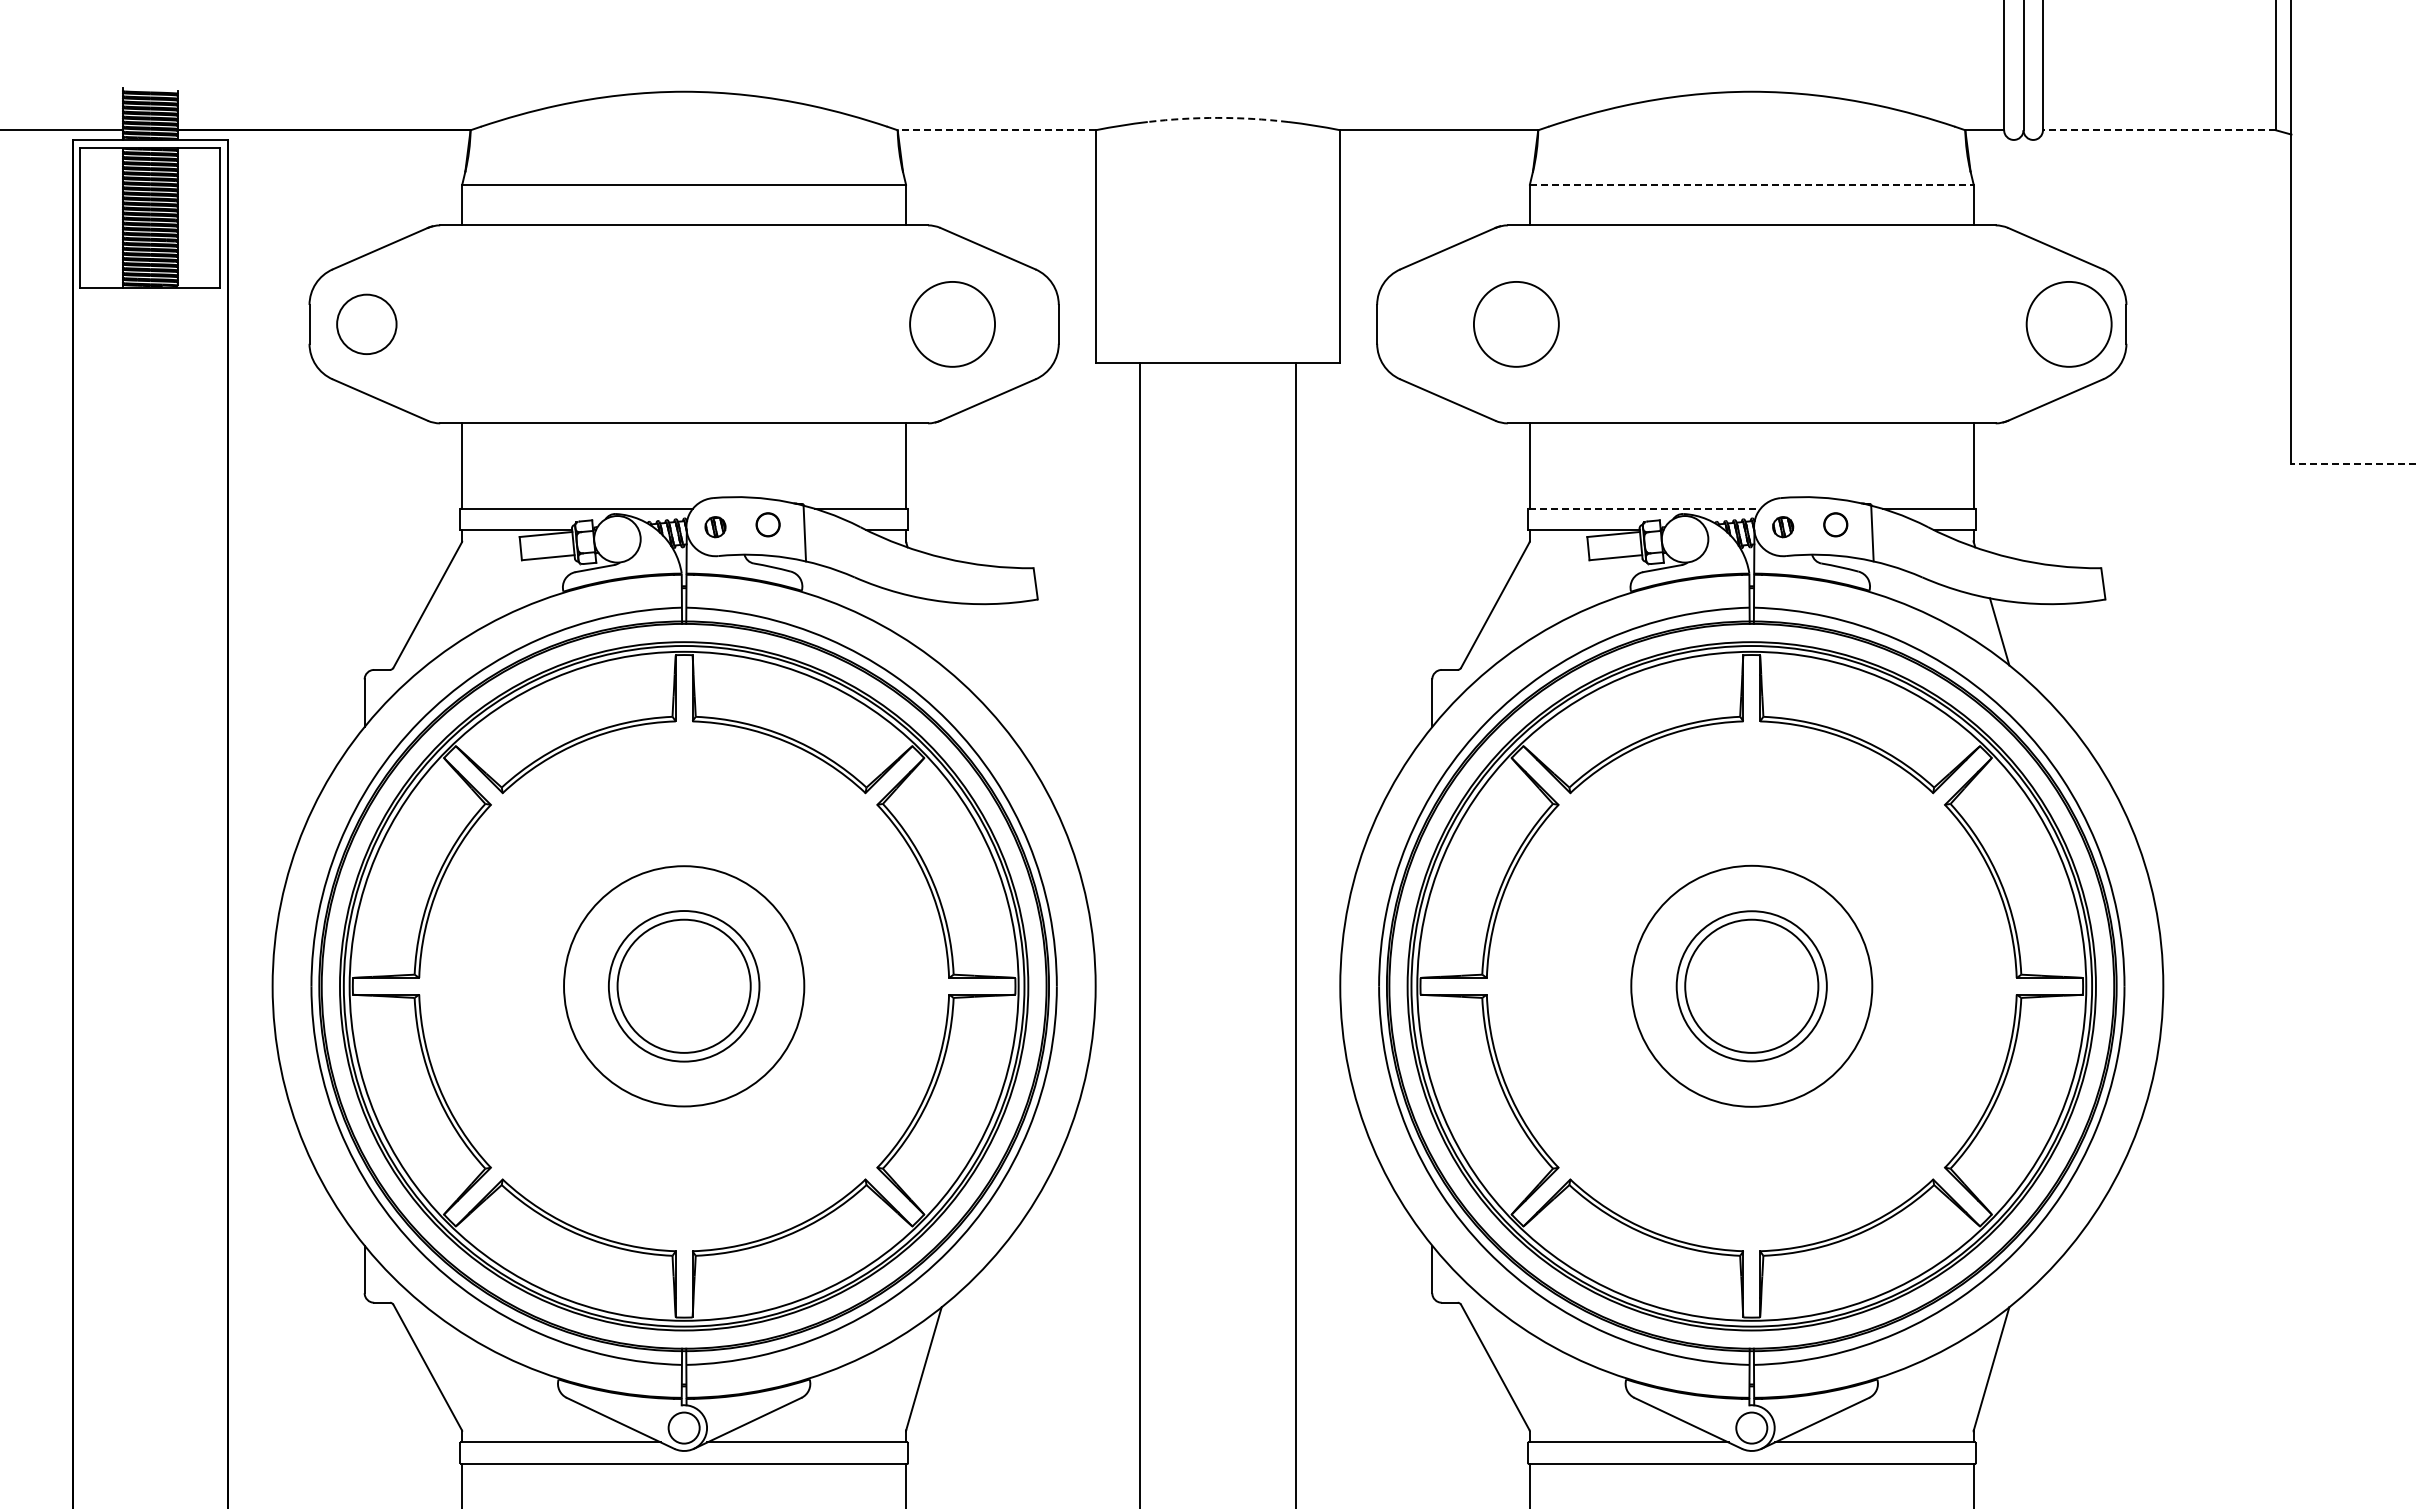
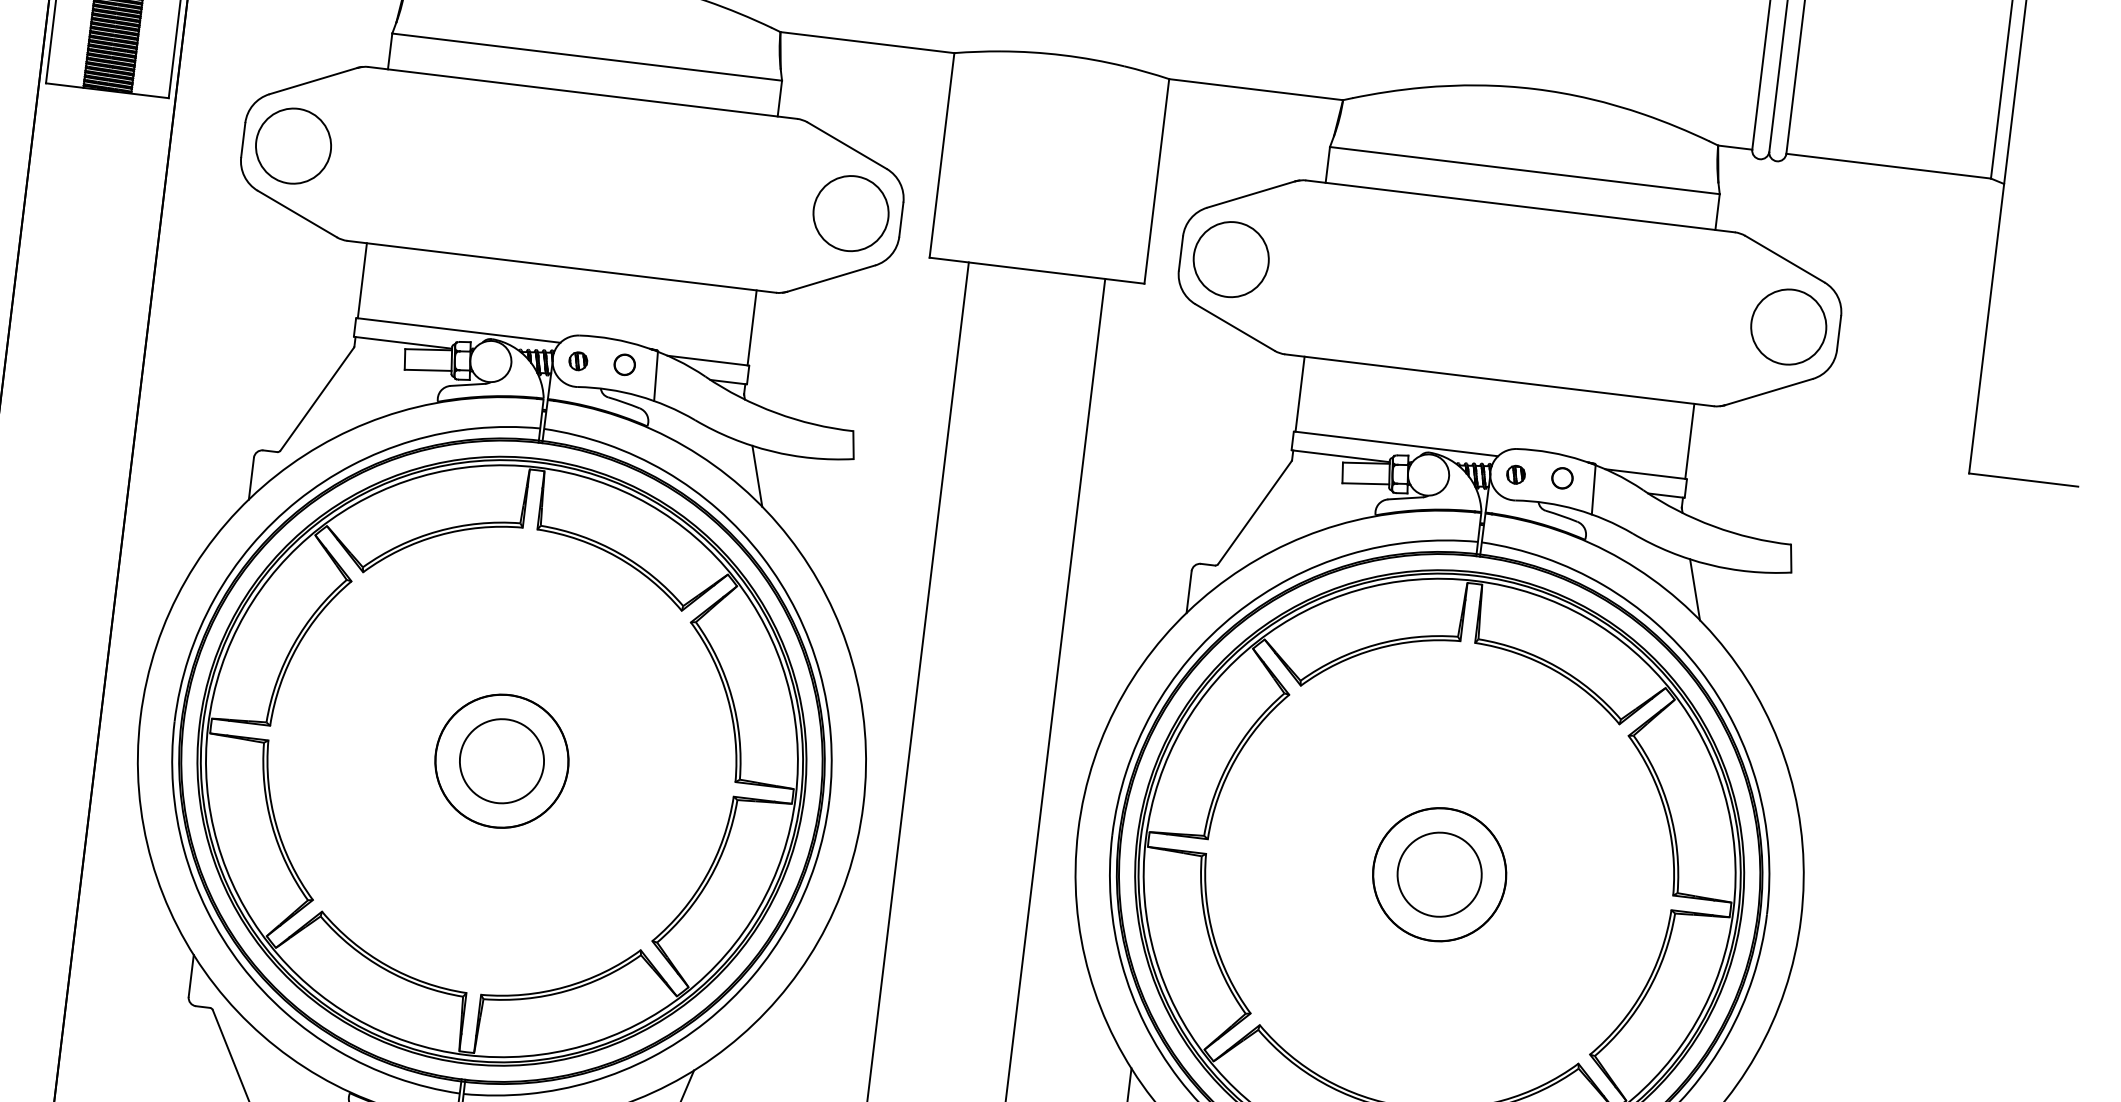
arc: (1217, 117) -> (1062, 54), dashed -> solid
line: (996, 130) -> (867, 42), dashed -> solid
line: (2158, 130) -> (1887, 166), dashed -> solid
line: (1751, 184) -> (1524, 170), dashed -> solid
circle: (366, 324) -> (293, 146), size x1.43
circle: (952, 324) -> (851, 213), moved
circle: (1516, 324) -> (1231, 259), moved
line: (2353, 464) -> (2023, 480), dashed -> solid
line: (1645, 508) -> (1397, 443), dashed -> solid
line: (931, 631) -> (756, 475), added
circle: (683, 985) -> (501, 760), size x0.71
circle: (1751, 985) -> (1439, 873), size x0.71
circle: (684, 986) -> (502, 761), size x0.62
circle: (1751, 986) -> (1439, 874), size x0.62

